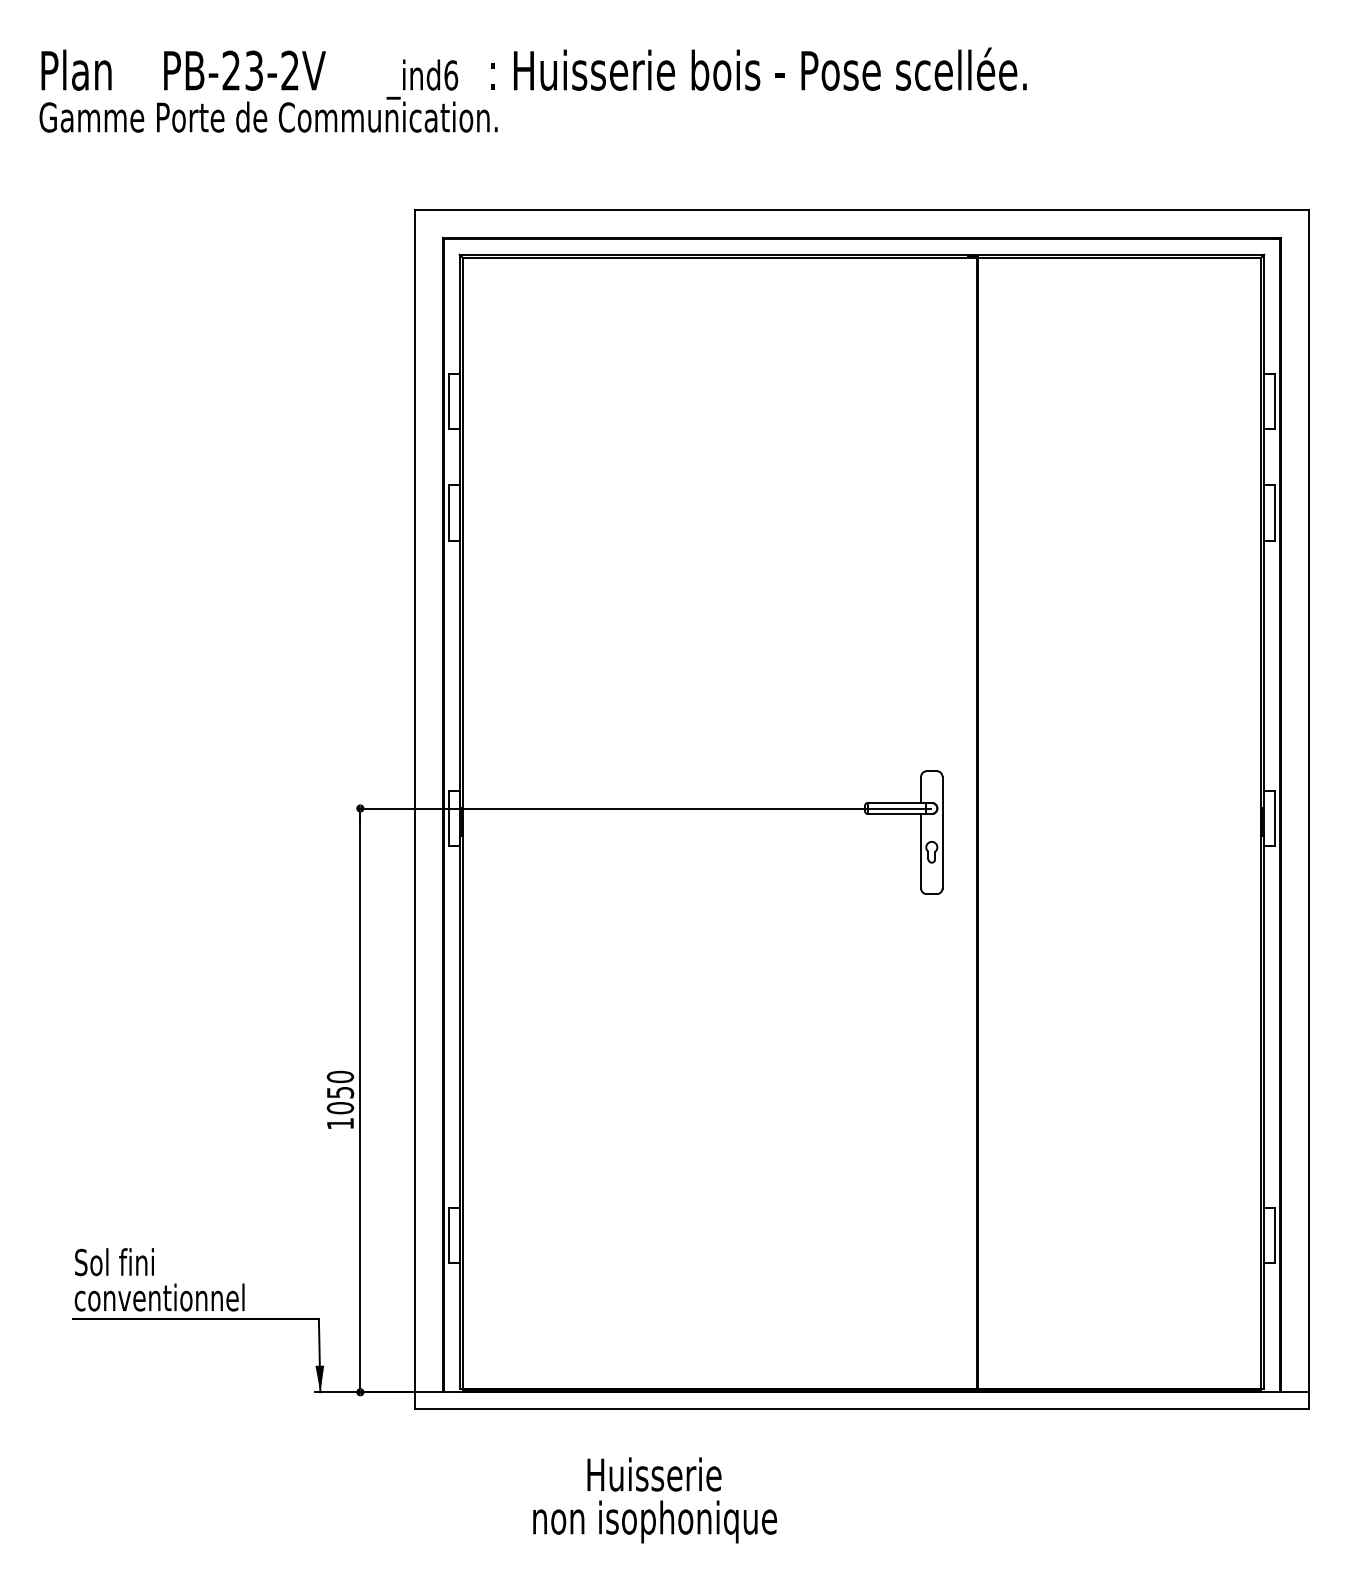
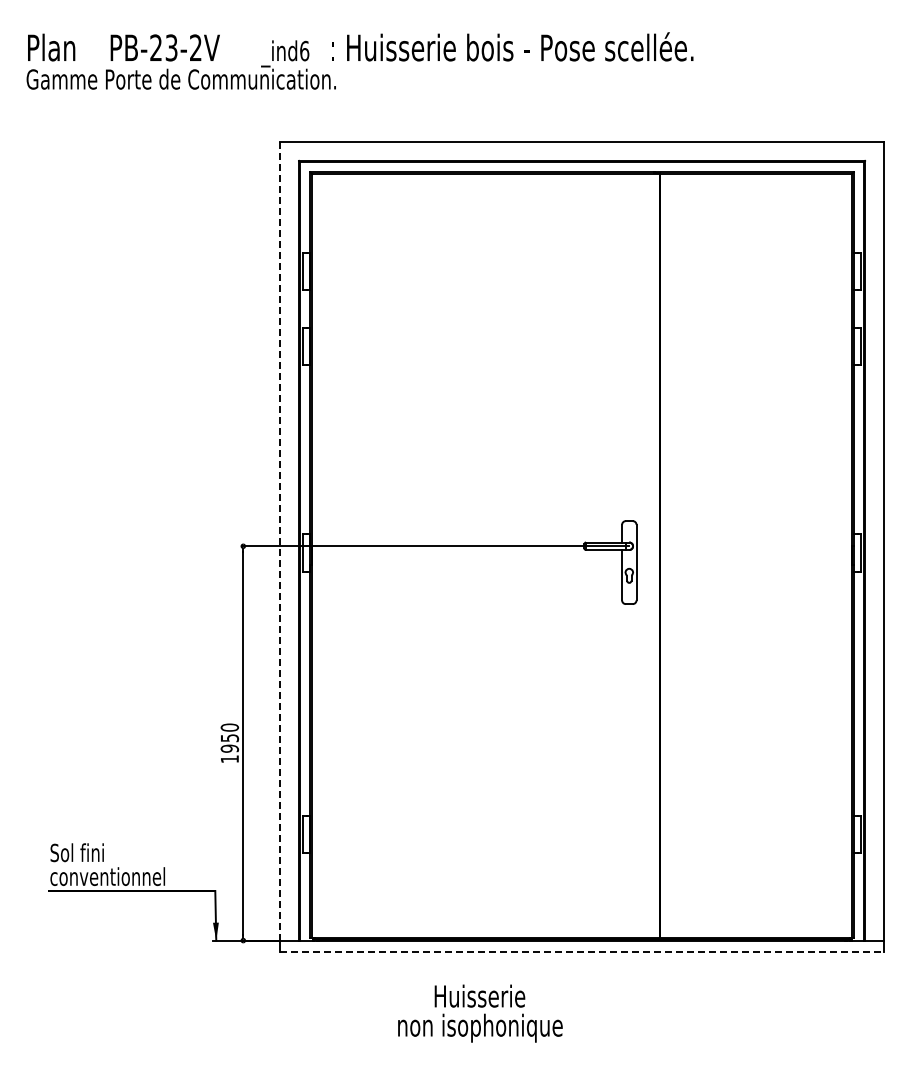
line: (415, 801) -> (280, 541), solid -> dashed
text: (339, 1107) -> (229, 748), 1050 -> 1950
line: (862, 1408) -> (582, 951), solid -> dashed
text: (655, 1500) -> (480, 1013), moved

